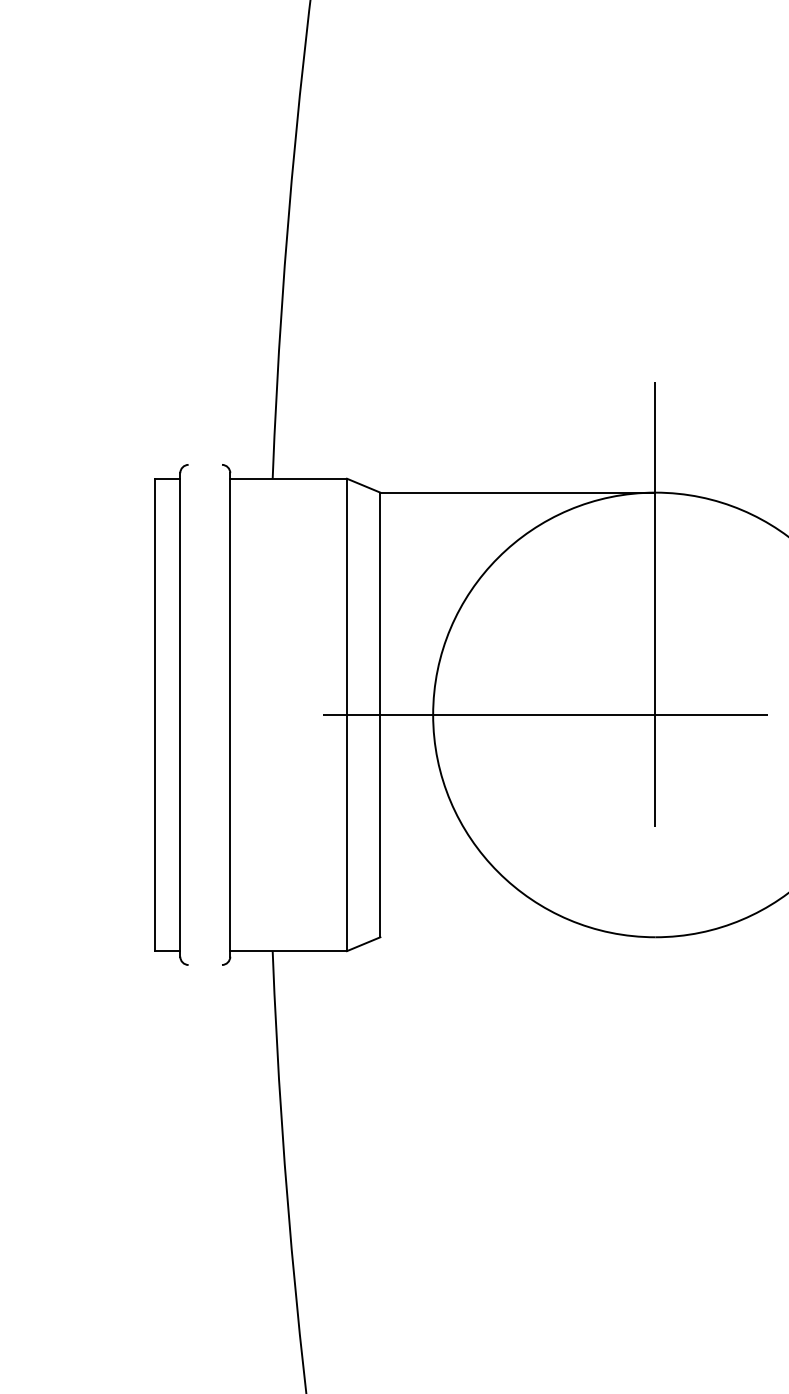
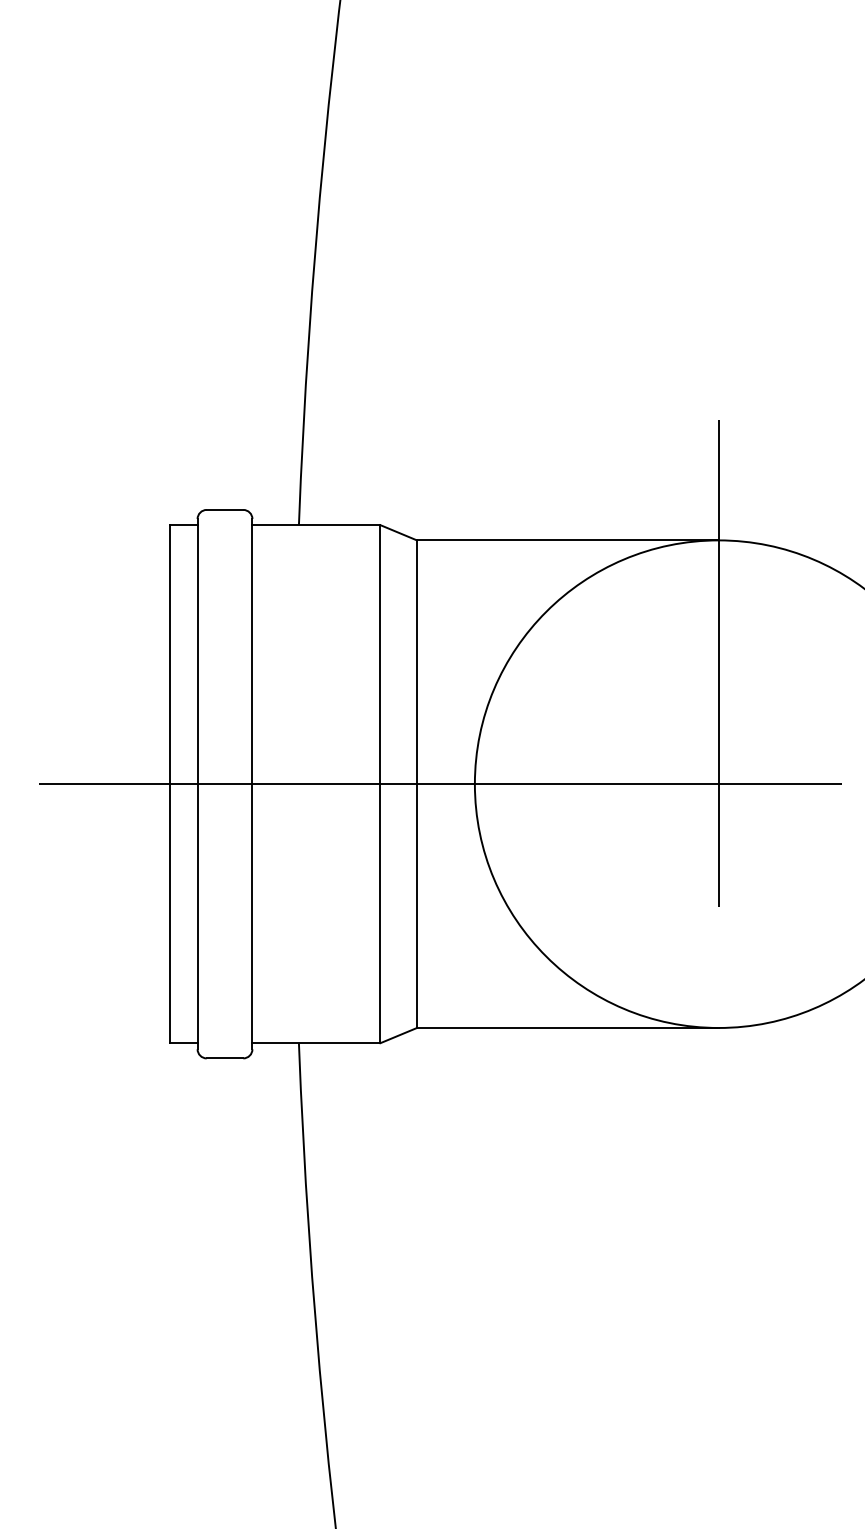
line: (204, 464) -> (224, 509), added
line: (179, 715) -> (196, 784), added
line: (517, 936) -> (567, 1027), added
line: (204, 965) -> (224, 1058), added

